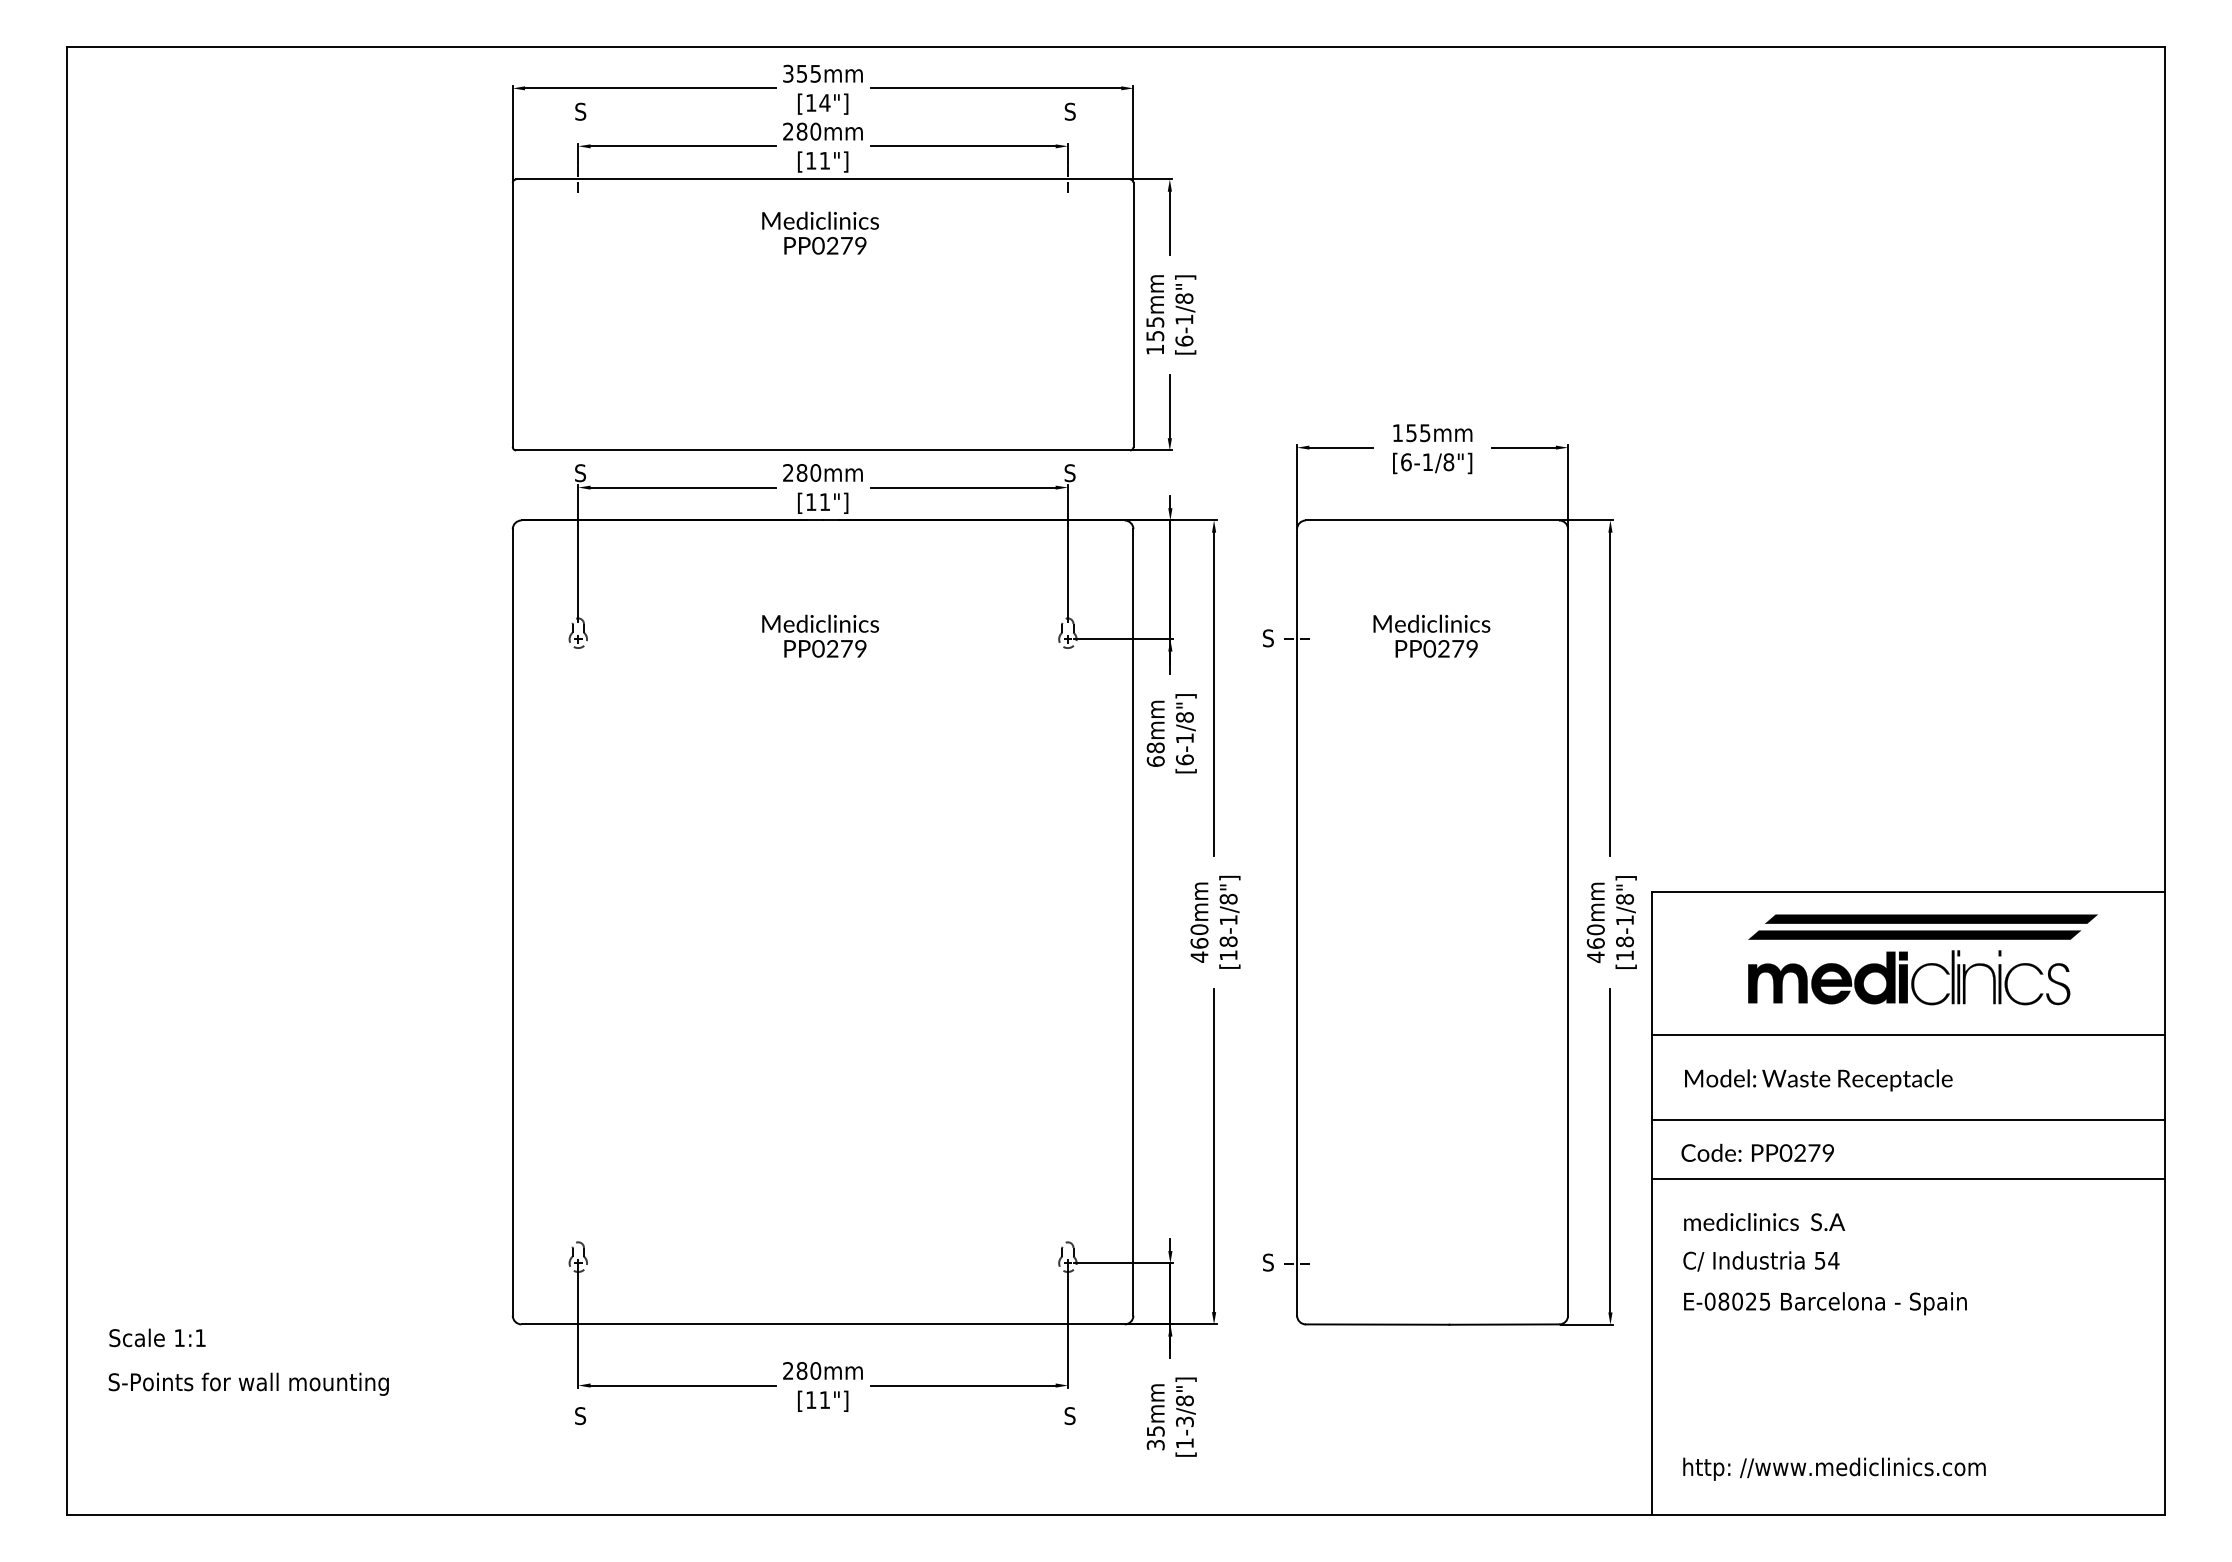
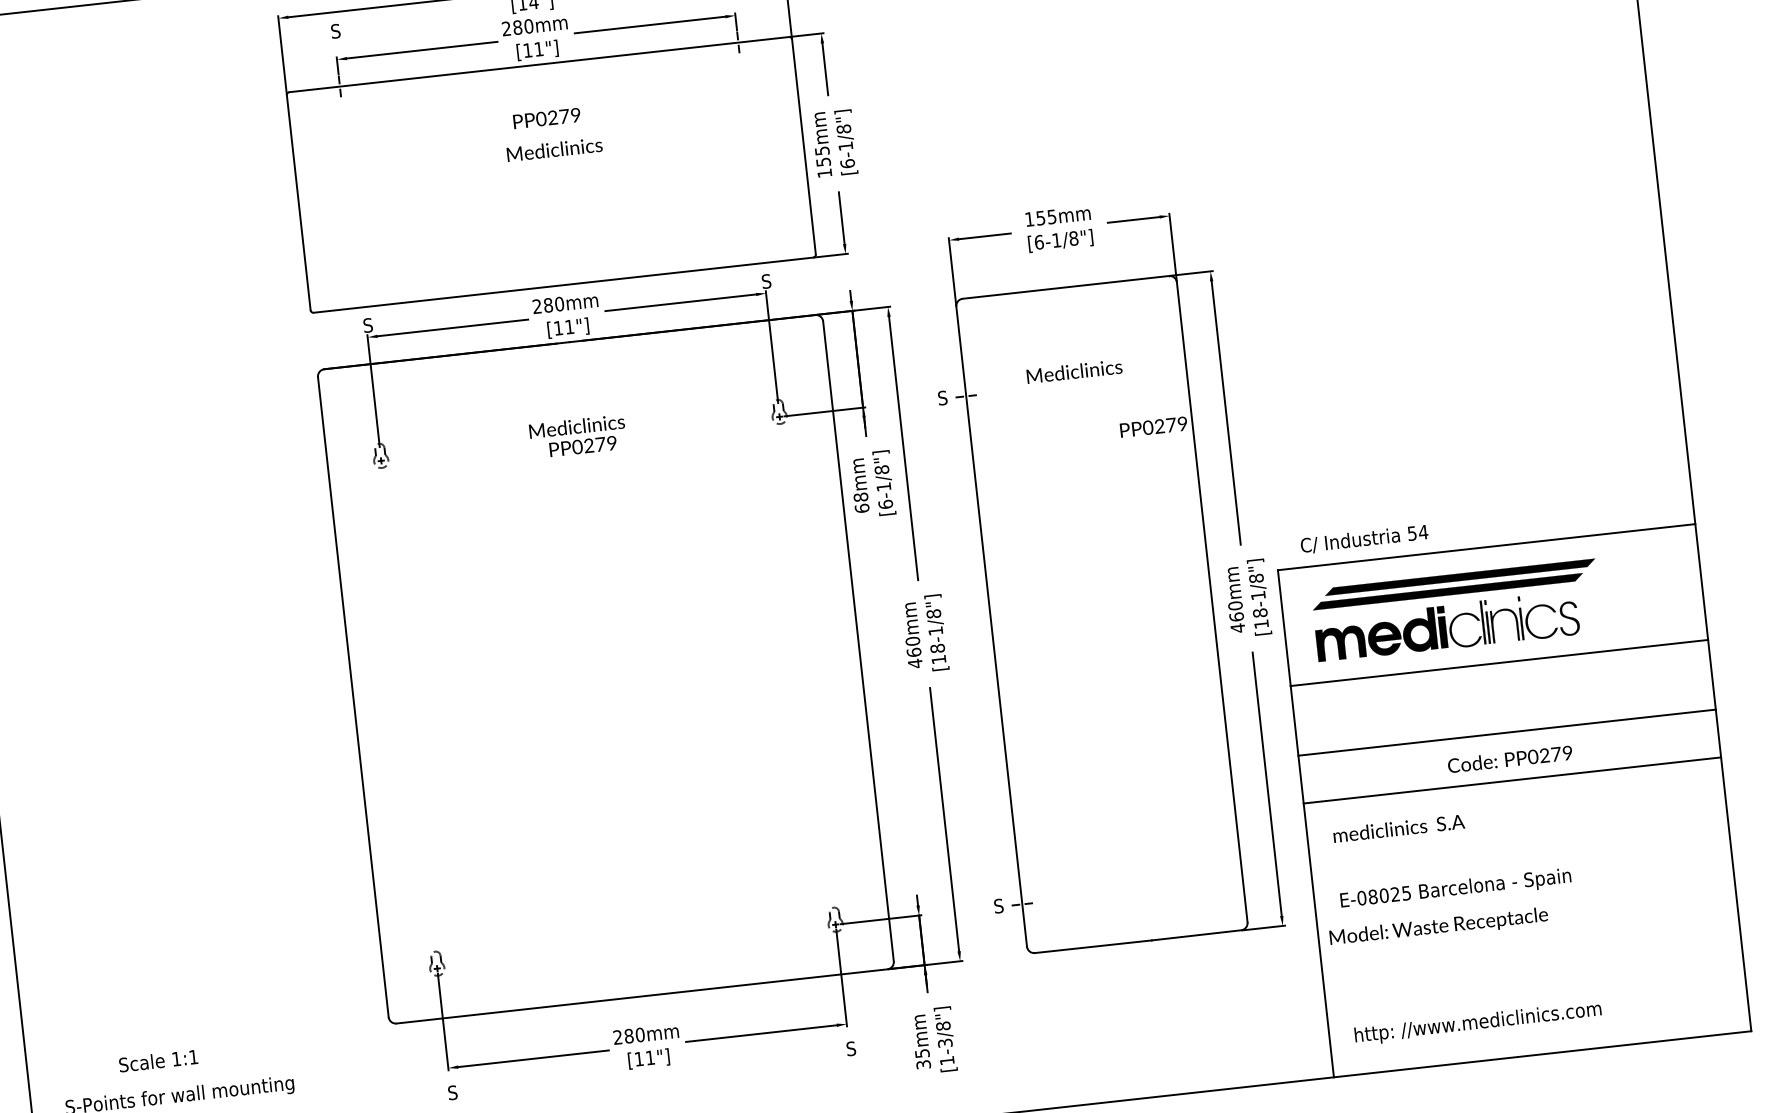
text: (820, 220) -> (554, 149), moved
text: (1436, 648) -> (1153, 426), moved
part: (1922, 959) -> (1456, 610), moved
text: (1818, 1080) -> (1438, 927), moved
text: (1757, 1152) -> (1509, 759), moved
text: (1761, 1261) -> (1364, 539), moved
text: (157, 1337) -> (158, 1060), moved

